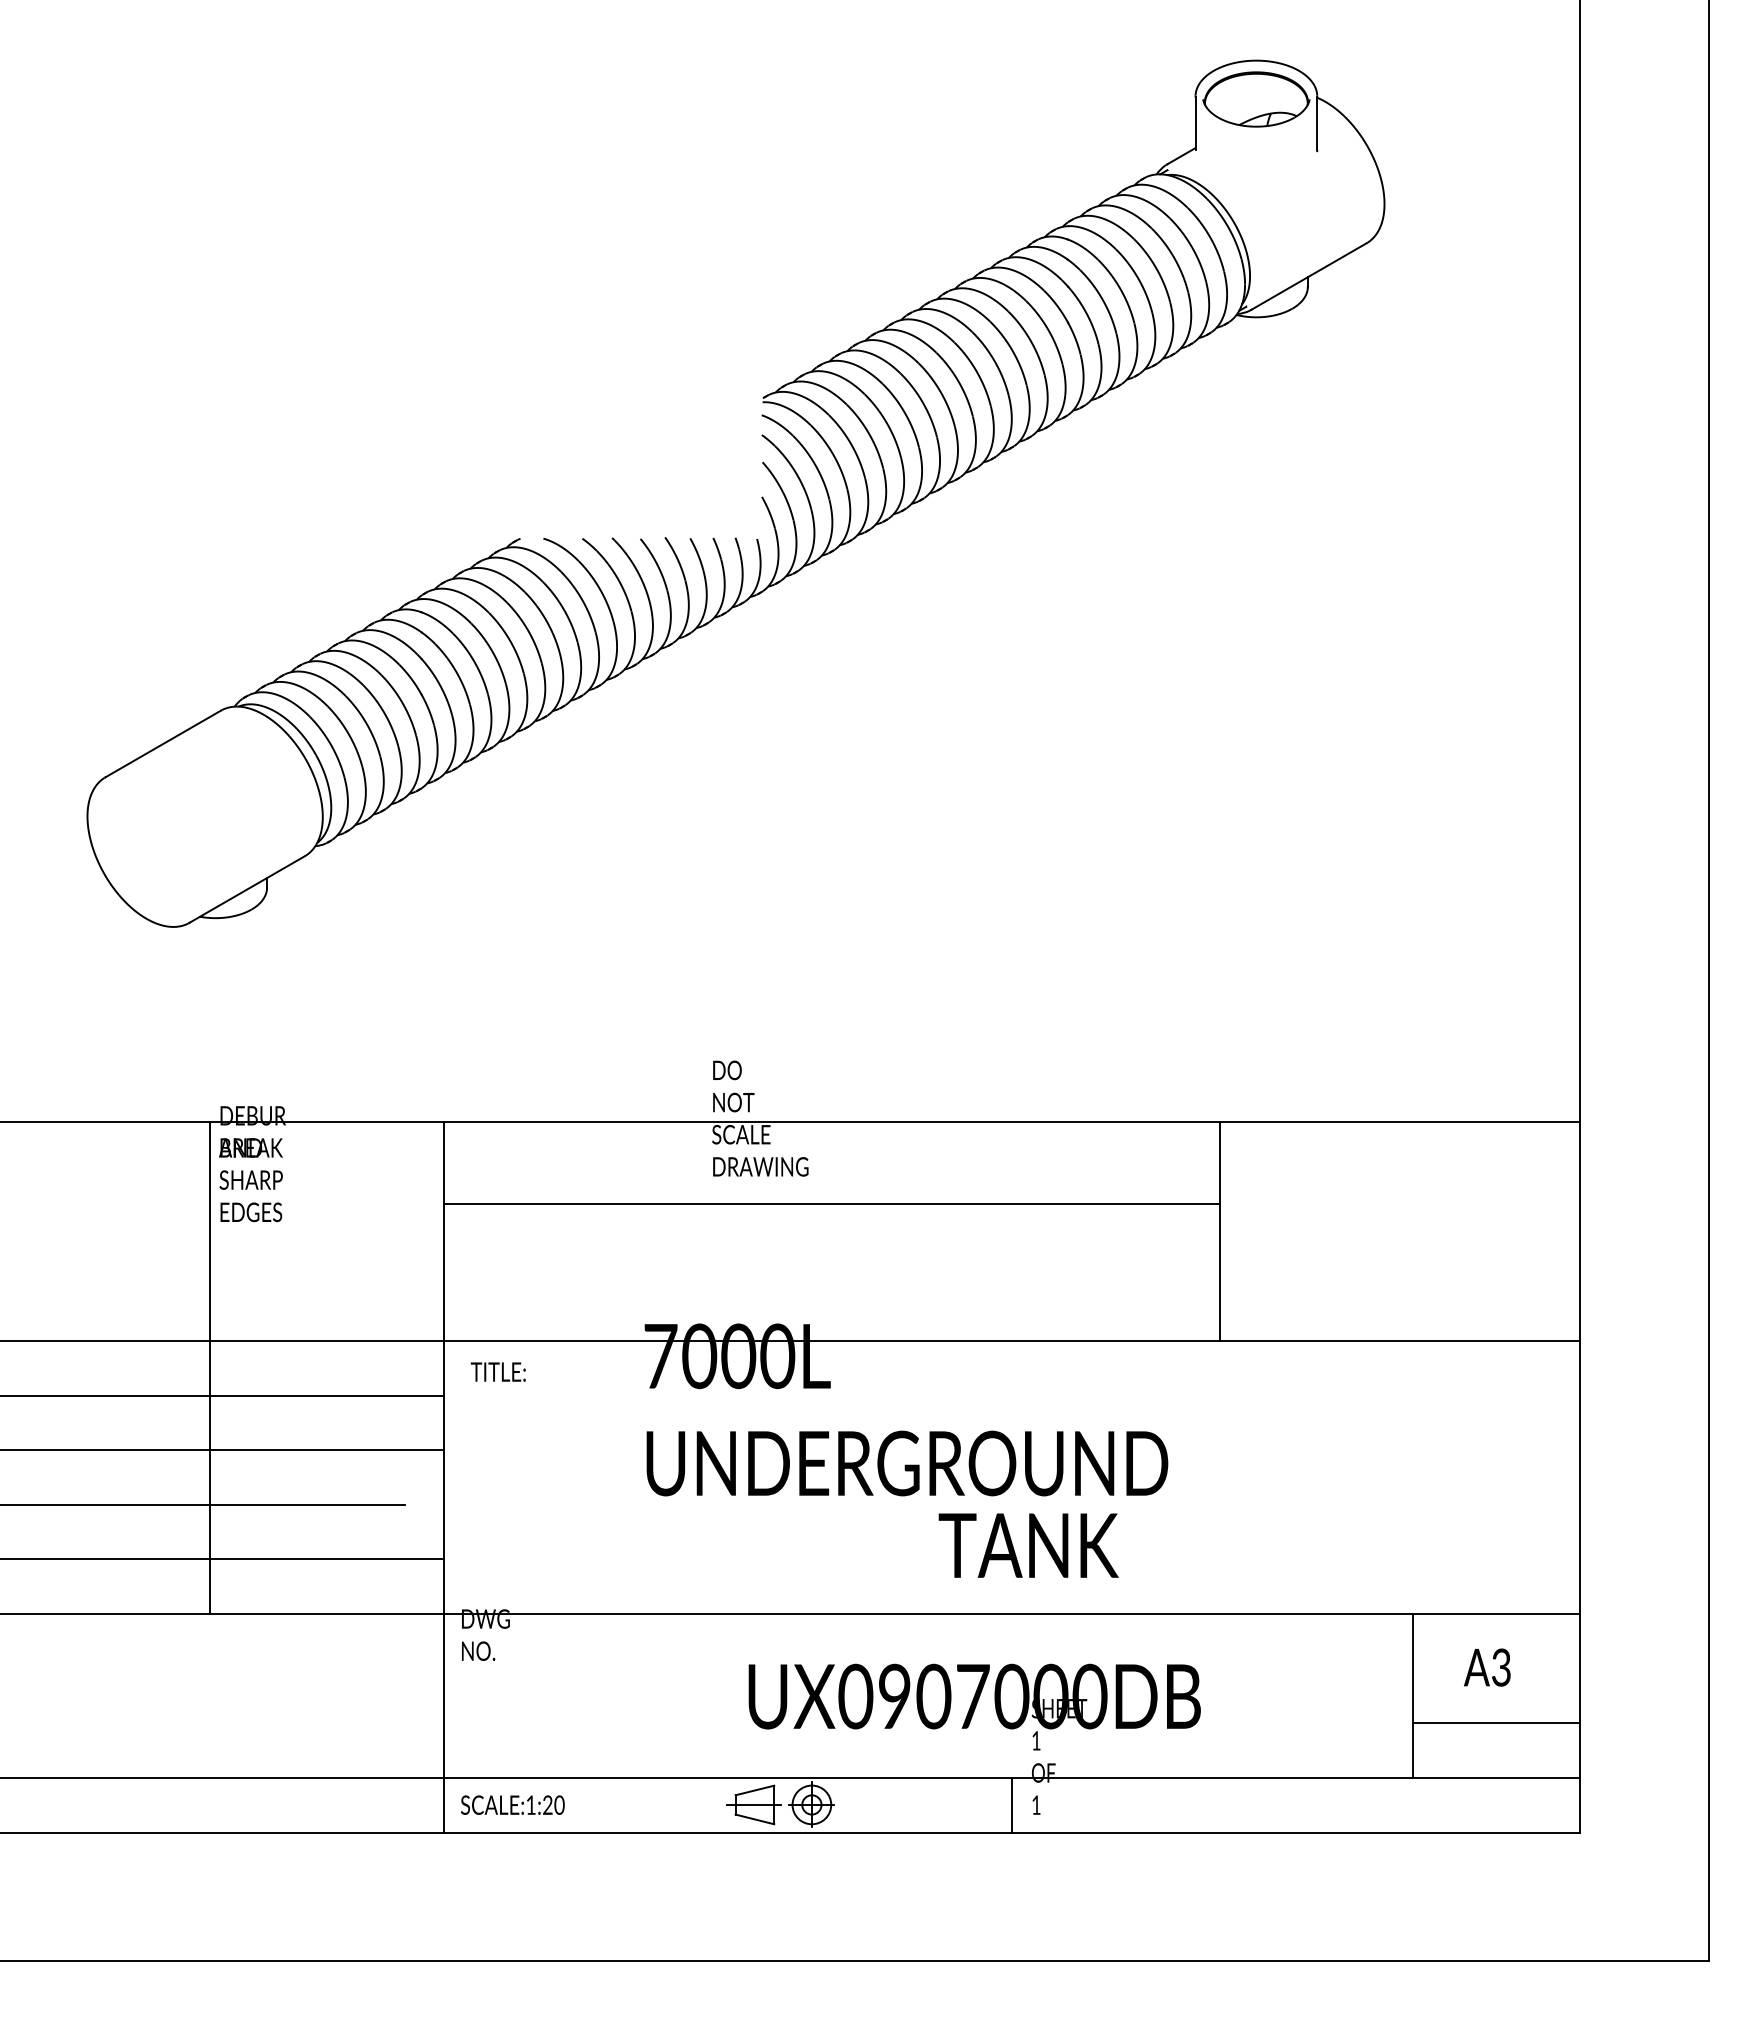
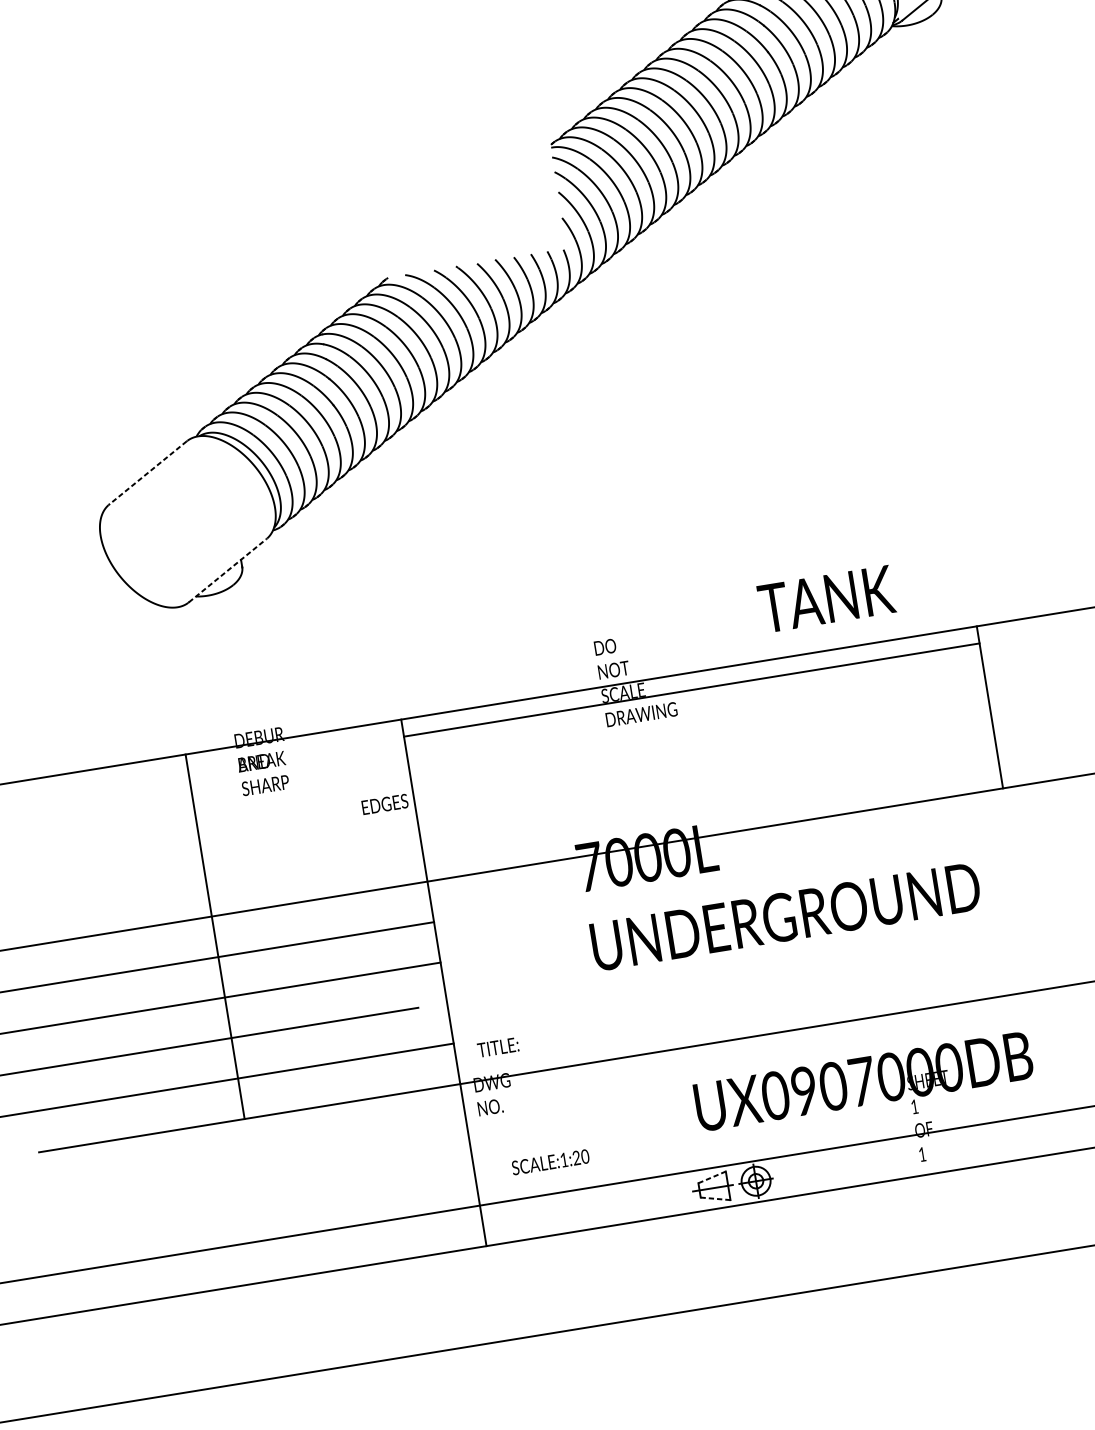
line: (163, 744) -> (148, 473), solid -> dashed
line: (247, 889) -> (227, 570), solid -> dashed
line: (831, 1204) -> (691, 690), moved
text: (251, 1212) -> (385, 804), moved
line: (209, 1368) -> (215, 936), moved
text: (497, 1371) -> (497, 1047), moved
text: (1028, 1545) -> (826, 599), moved
line: (754, 1790) -> (711, 1177), solid -> dashed
text: (512, 1804) -> (550, 1161), moved
line: (1012, 1805) -> (904, 1157), removed
line: (754, 1819) -> (715, 1198), solid -> dashed

